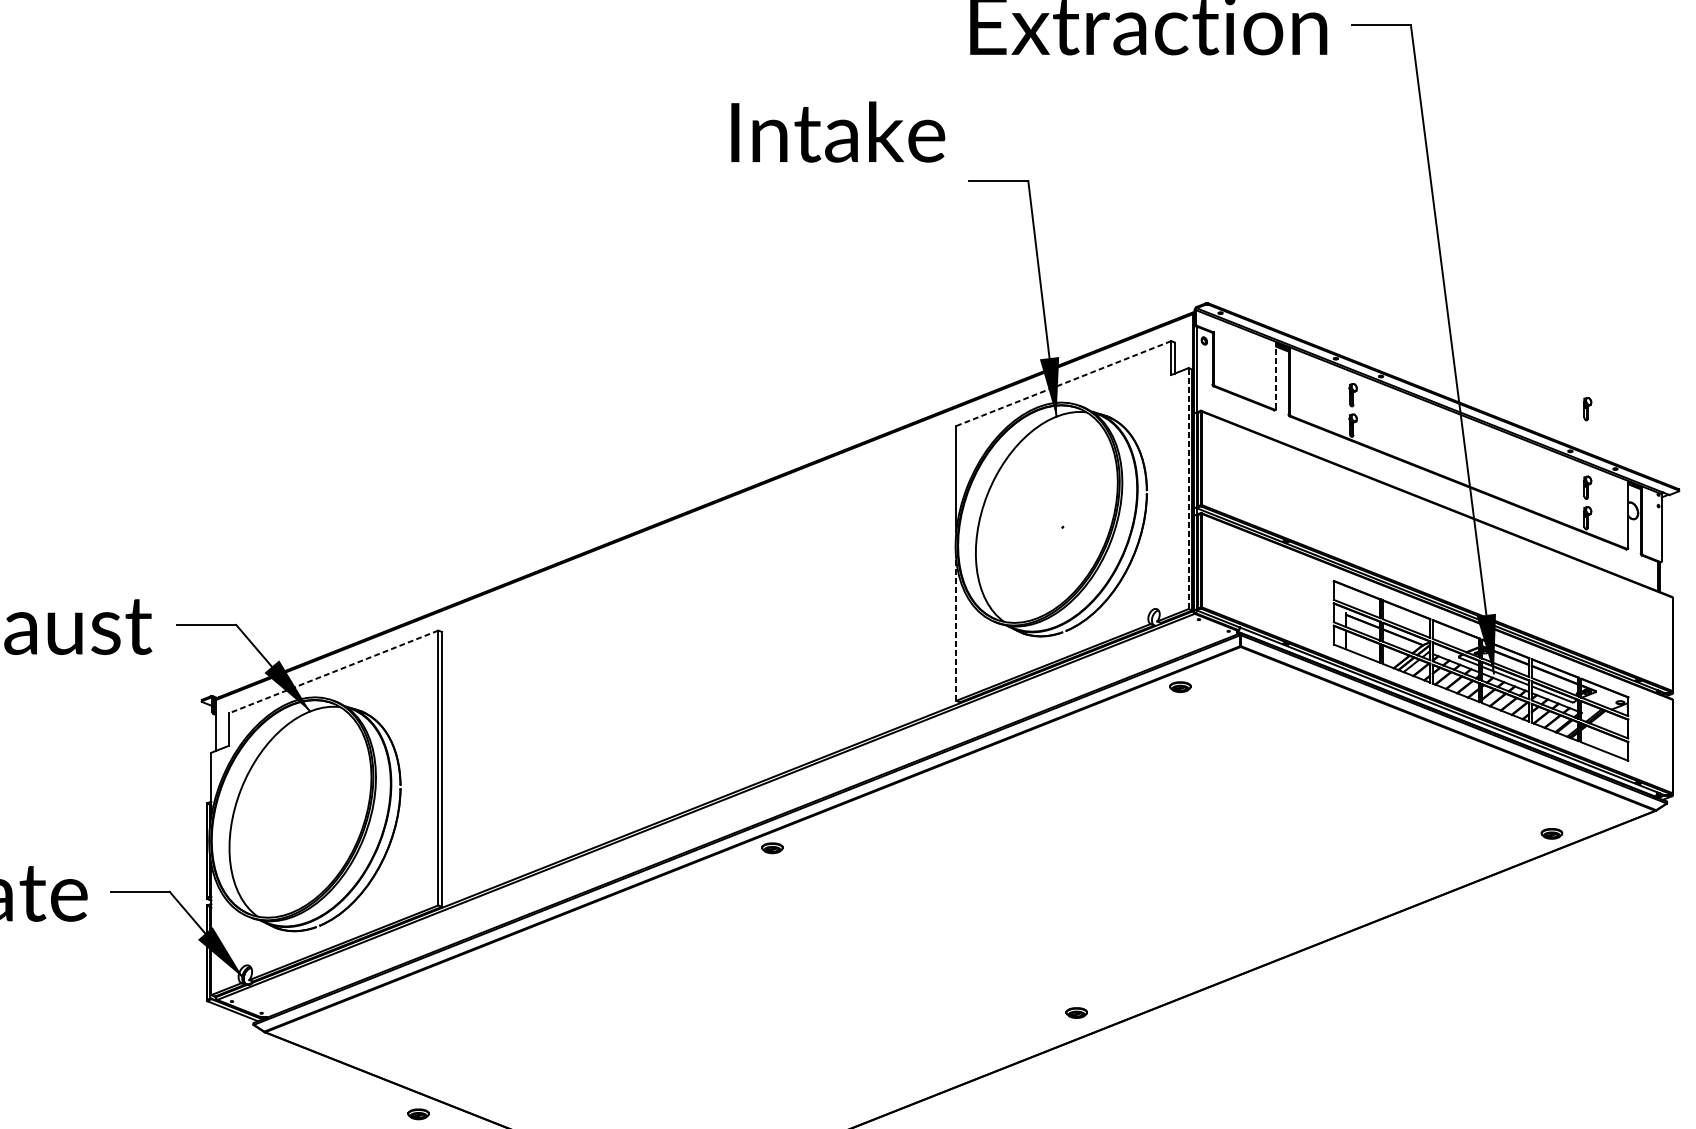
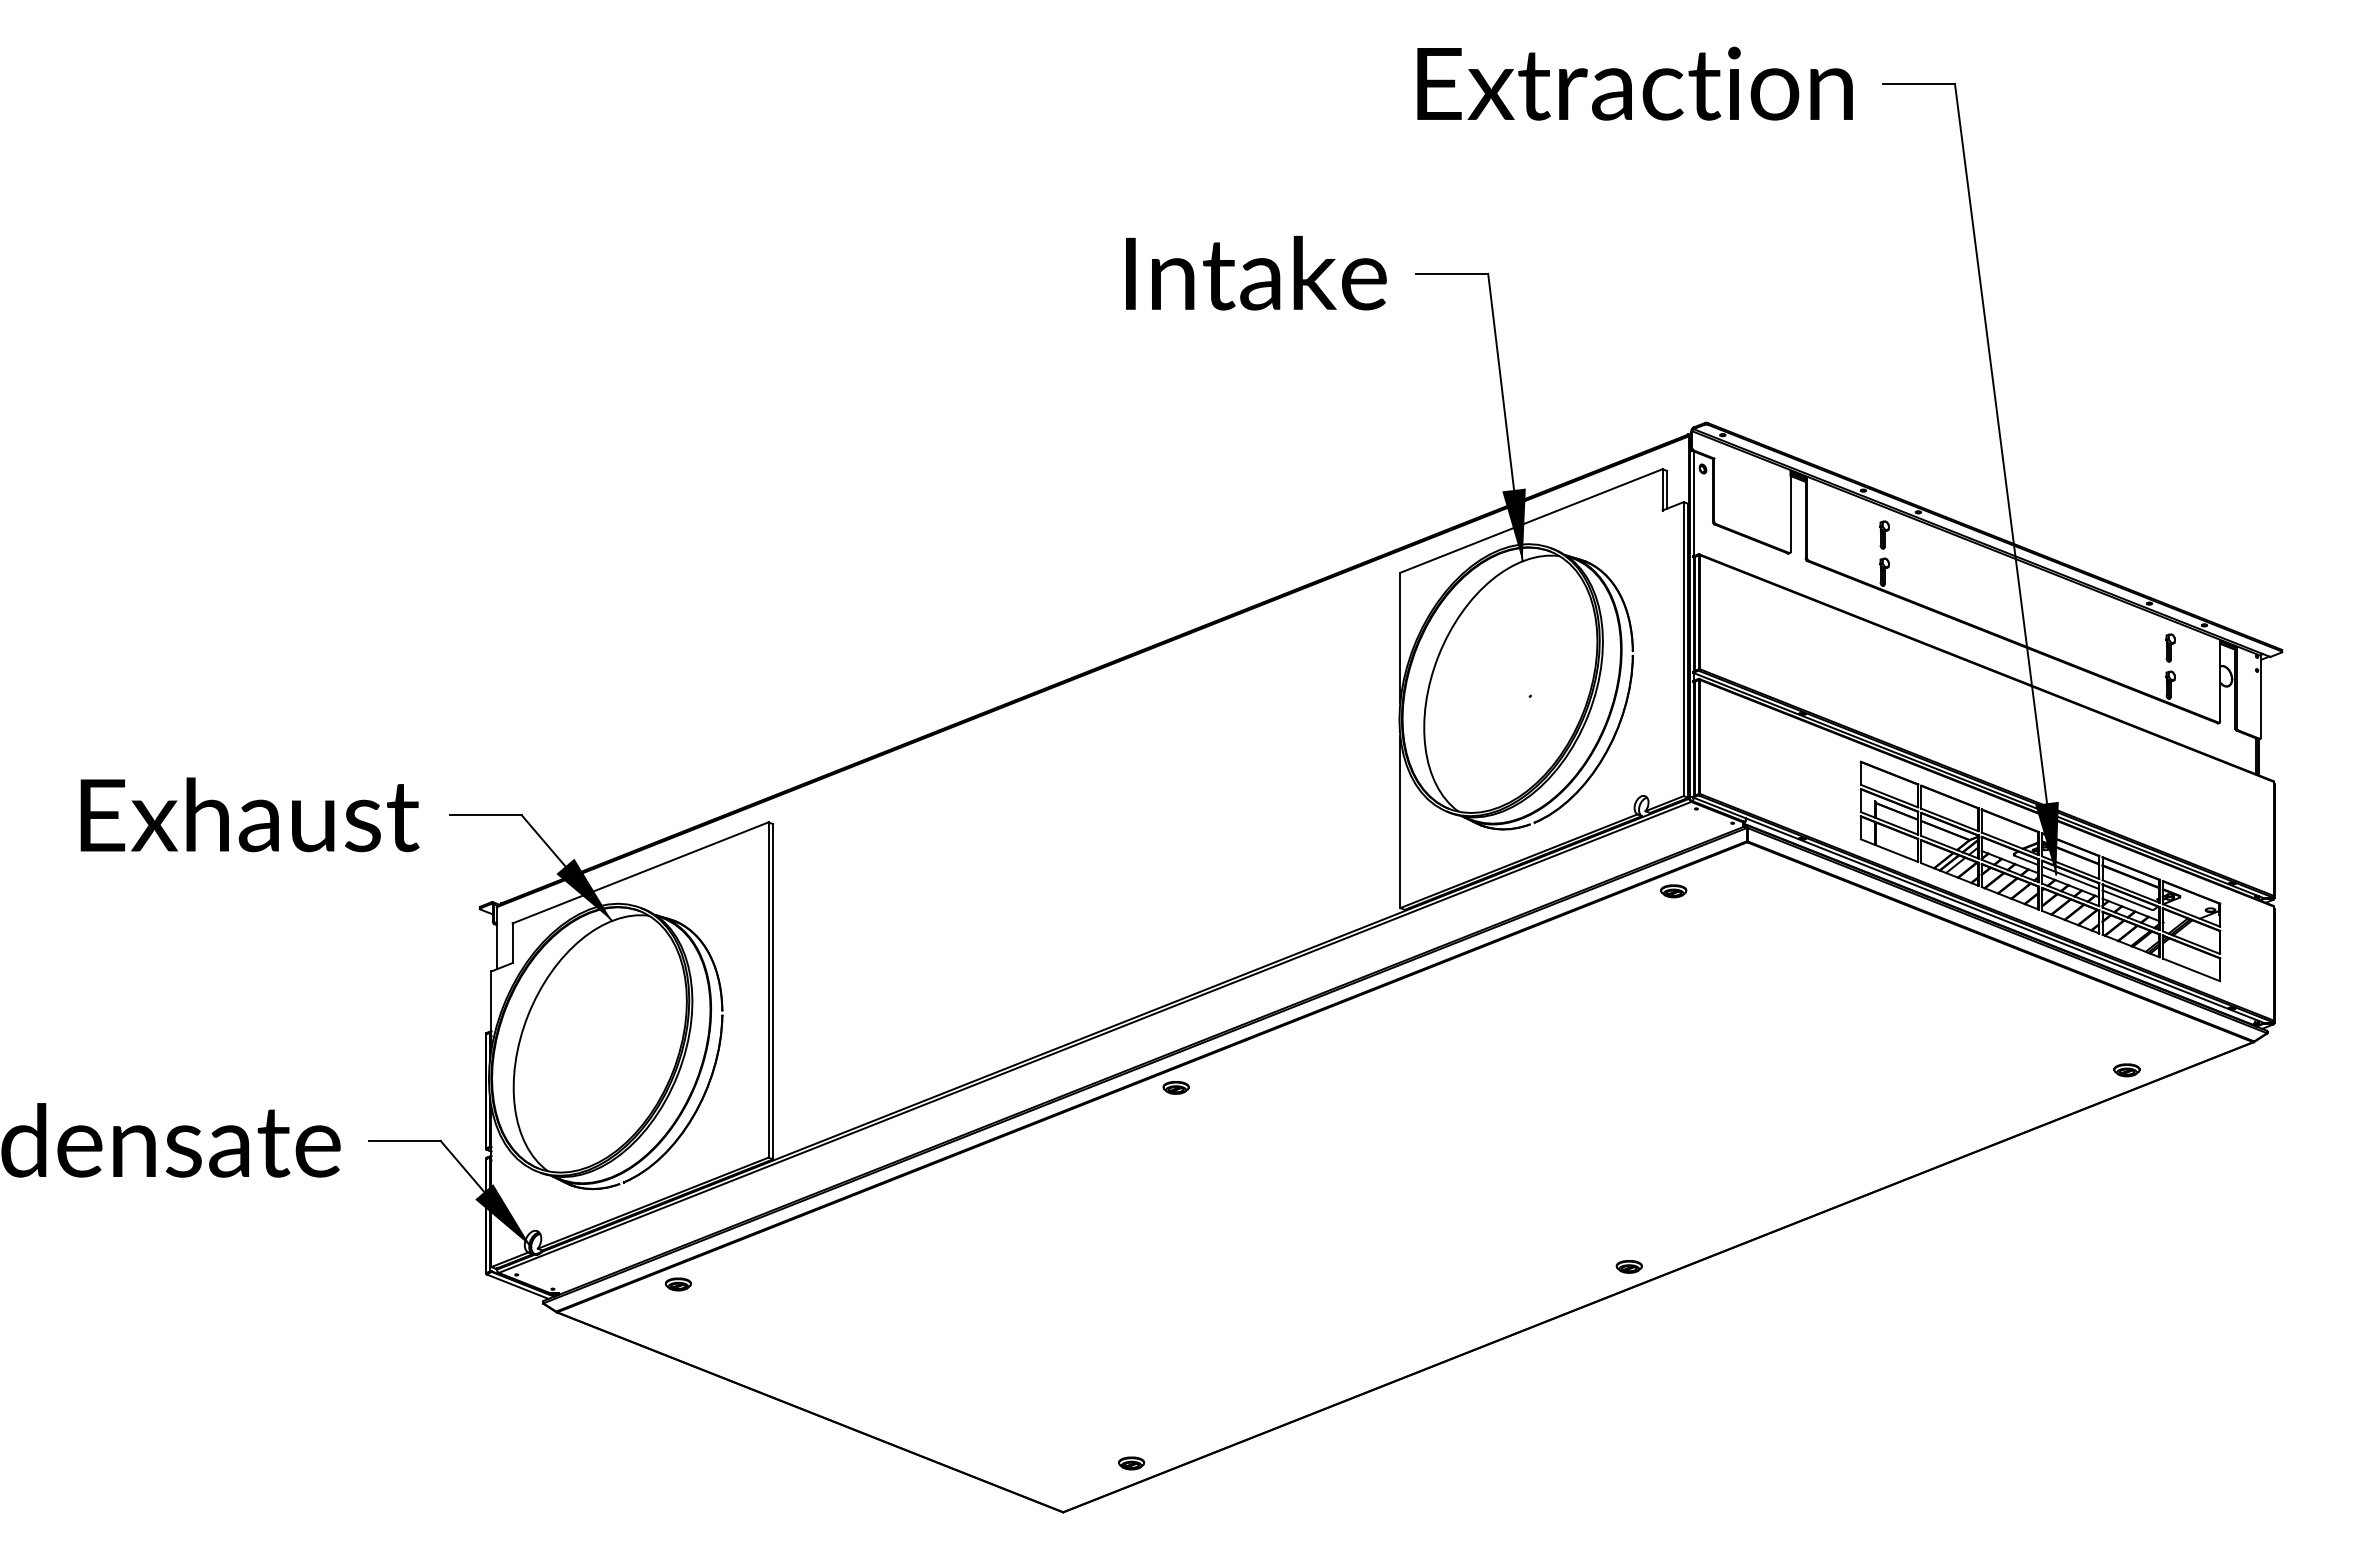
text: (838, 131) -> (1256, 272), moved
line: (1276, 374) -> (1790, 510), dashed -> solid
line: (1063, 384) -> (1531, 521), dashed -> solid
part: (1587, 408) -> (2170, 551), removed
line: (1188, 488) -> (1683, 649), dashed -> solid
line: (956, 630) -> (1400, 822), dashed -> solid
line: (333, 671) -> (640, 872), dashed -> solid
part: (1076, 1012) -> (1628, 1266), moved
part: (417, 1114) -> (677, 1284), moved

